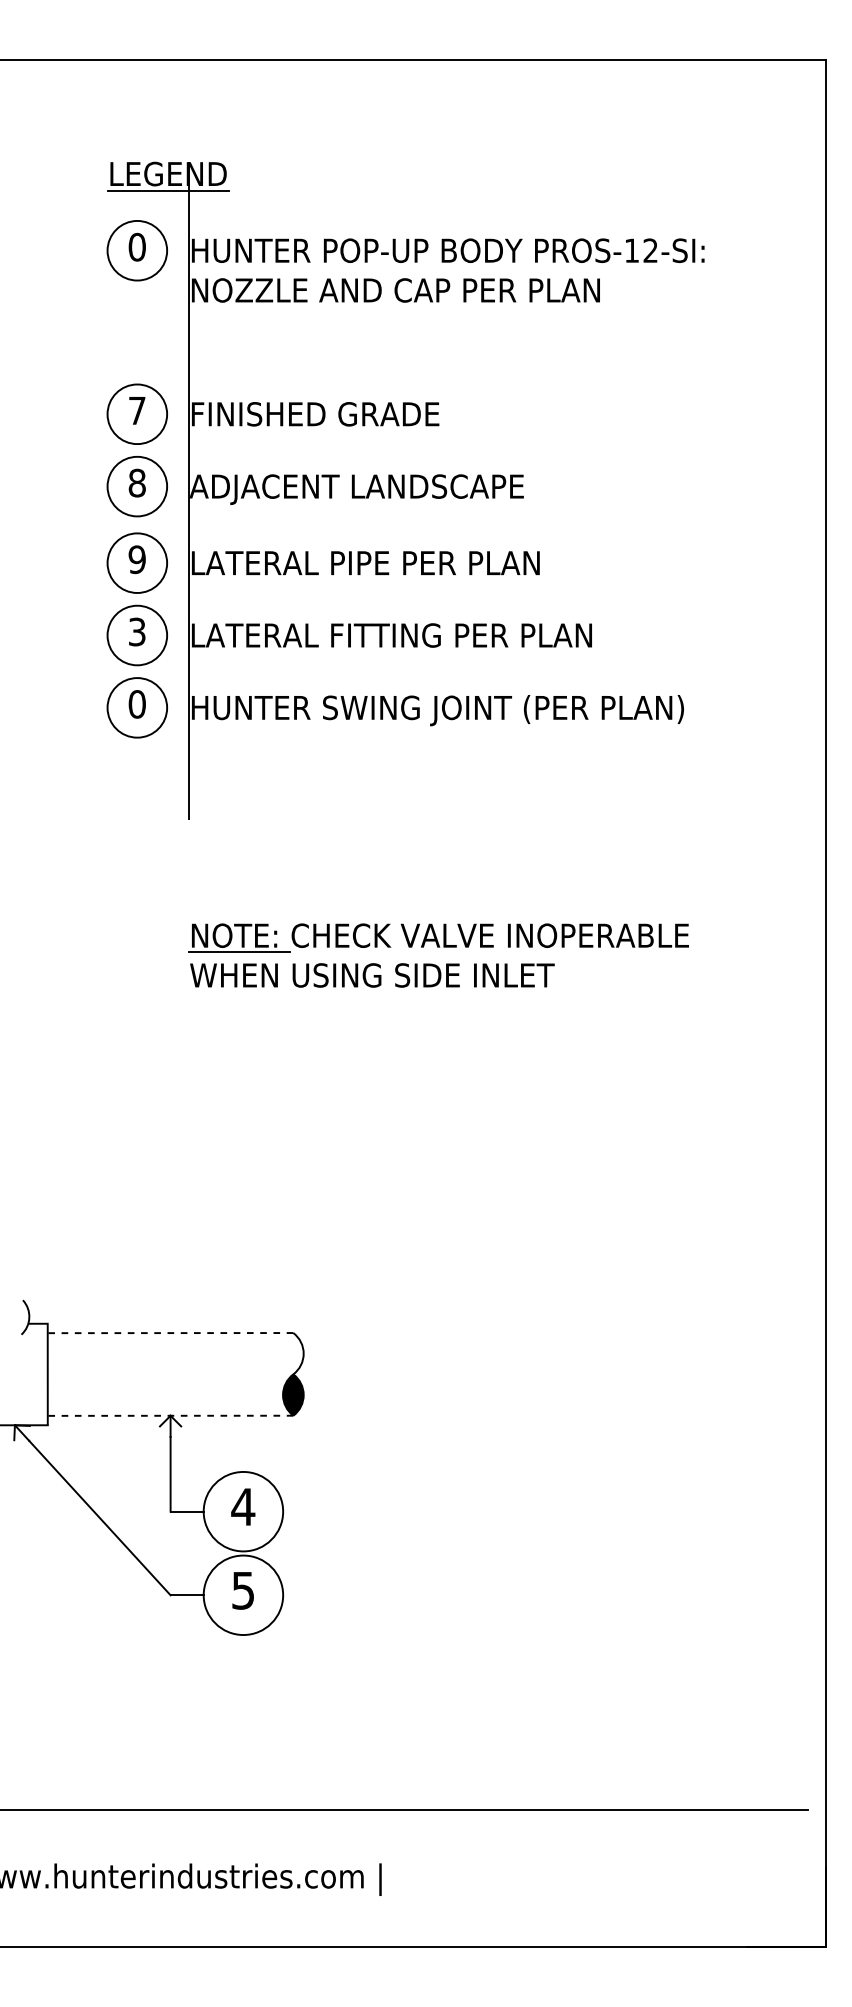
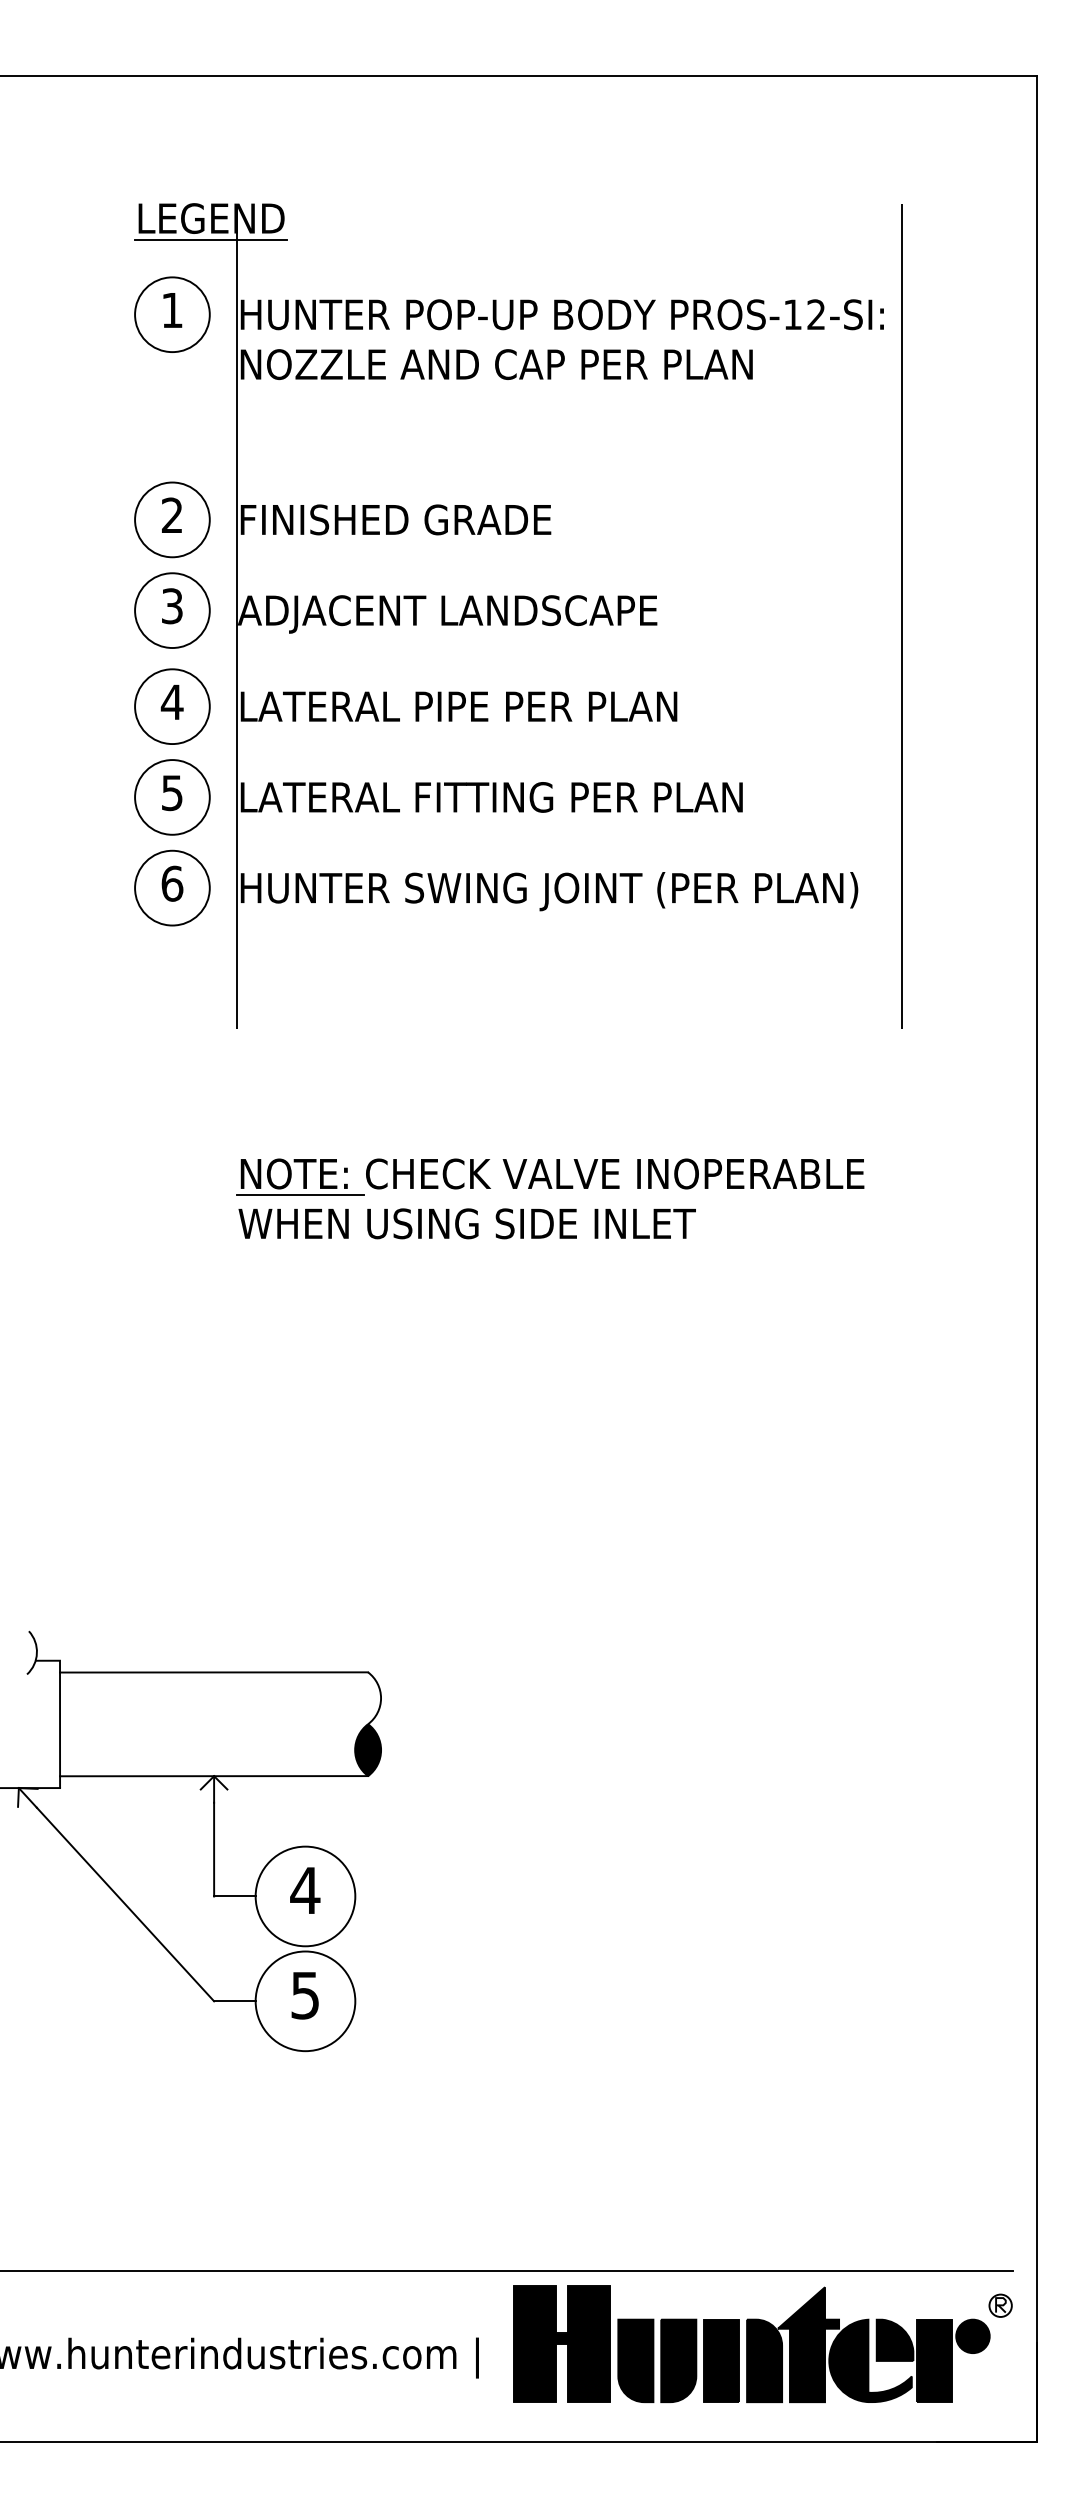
text: (137, 247) -> (172, 310), 0 -> 1
text: (137, 409) -> (172, 514), 7 -> 2
text: (137, 483) -> (172, 606), 8 -> 3
line: (718, 491) -> (901, 616), added
text: (136, 559) -> (171, 702), 9 -> 4
text: (137, 631) -> (172, 792), 3 -> 5
text: (137, 704) -> (172, 883), 0 -> 6
line: (170, 1333) -> (213, 1672), dashed -> solid
line: (170, 1416) -> (213, 1776), dashed -> solid
part: (607, 1868) -> (762, 2343), added

